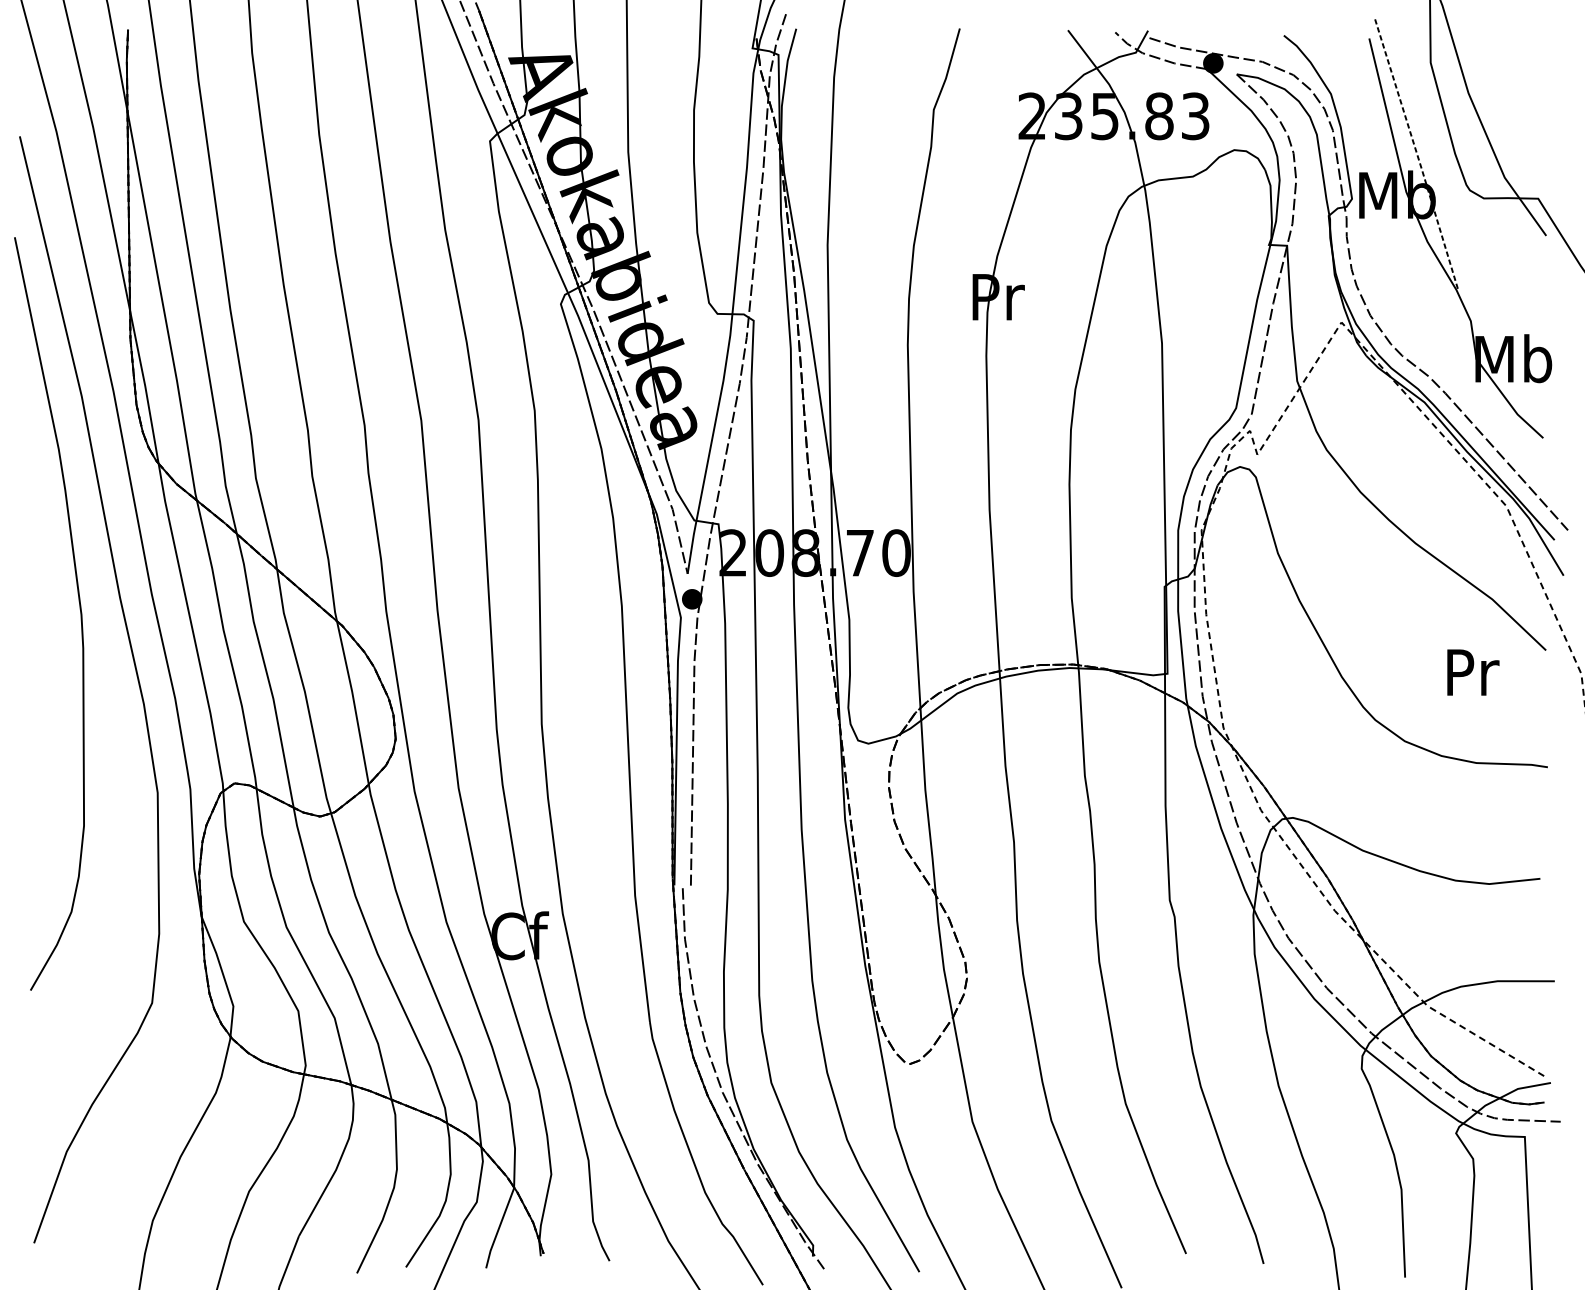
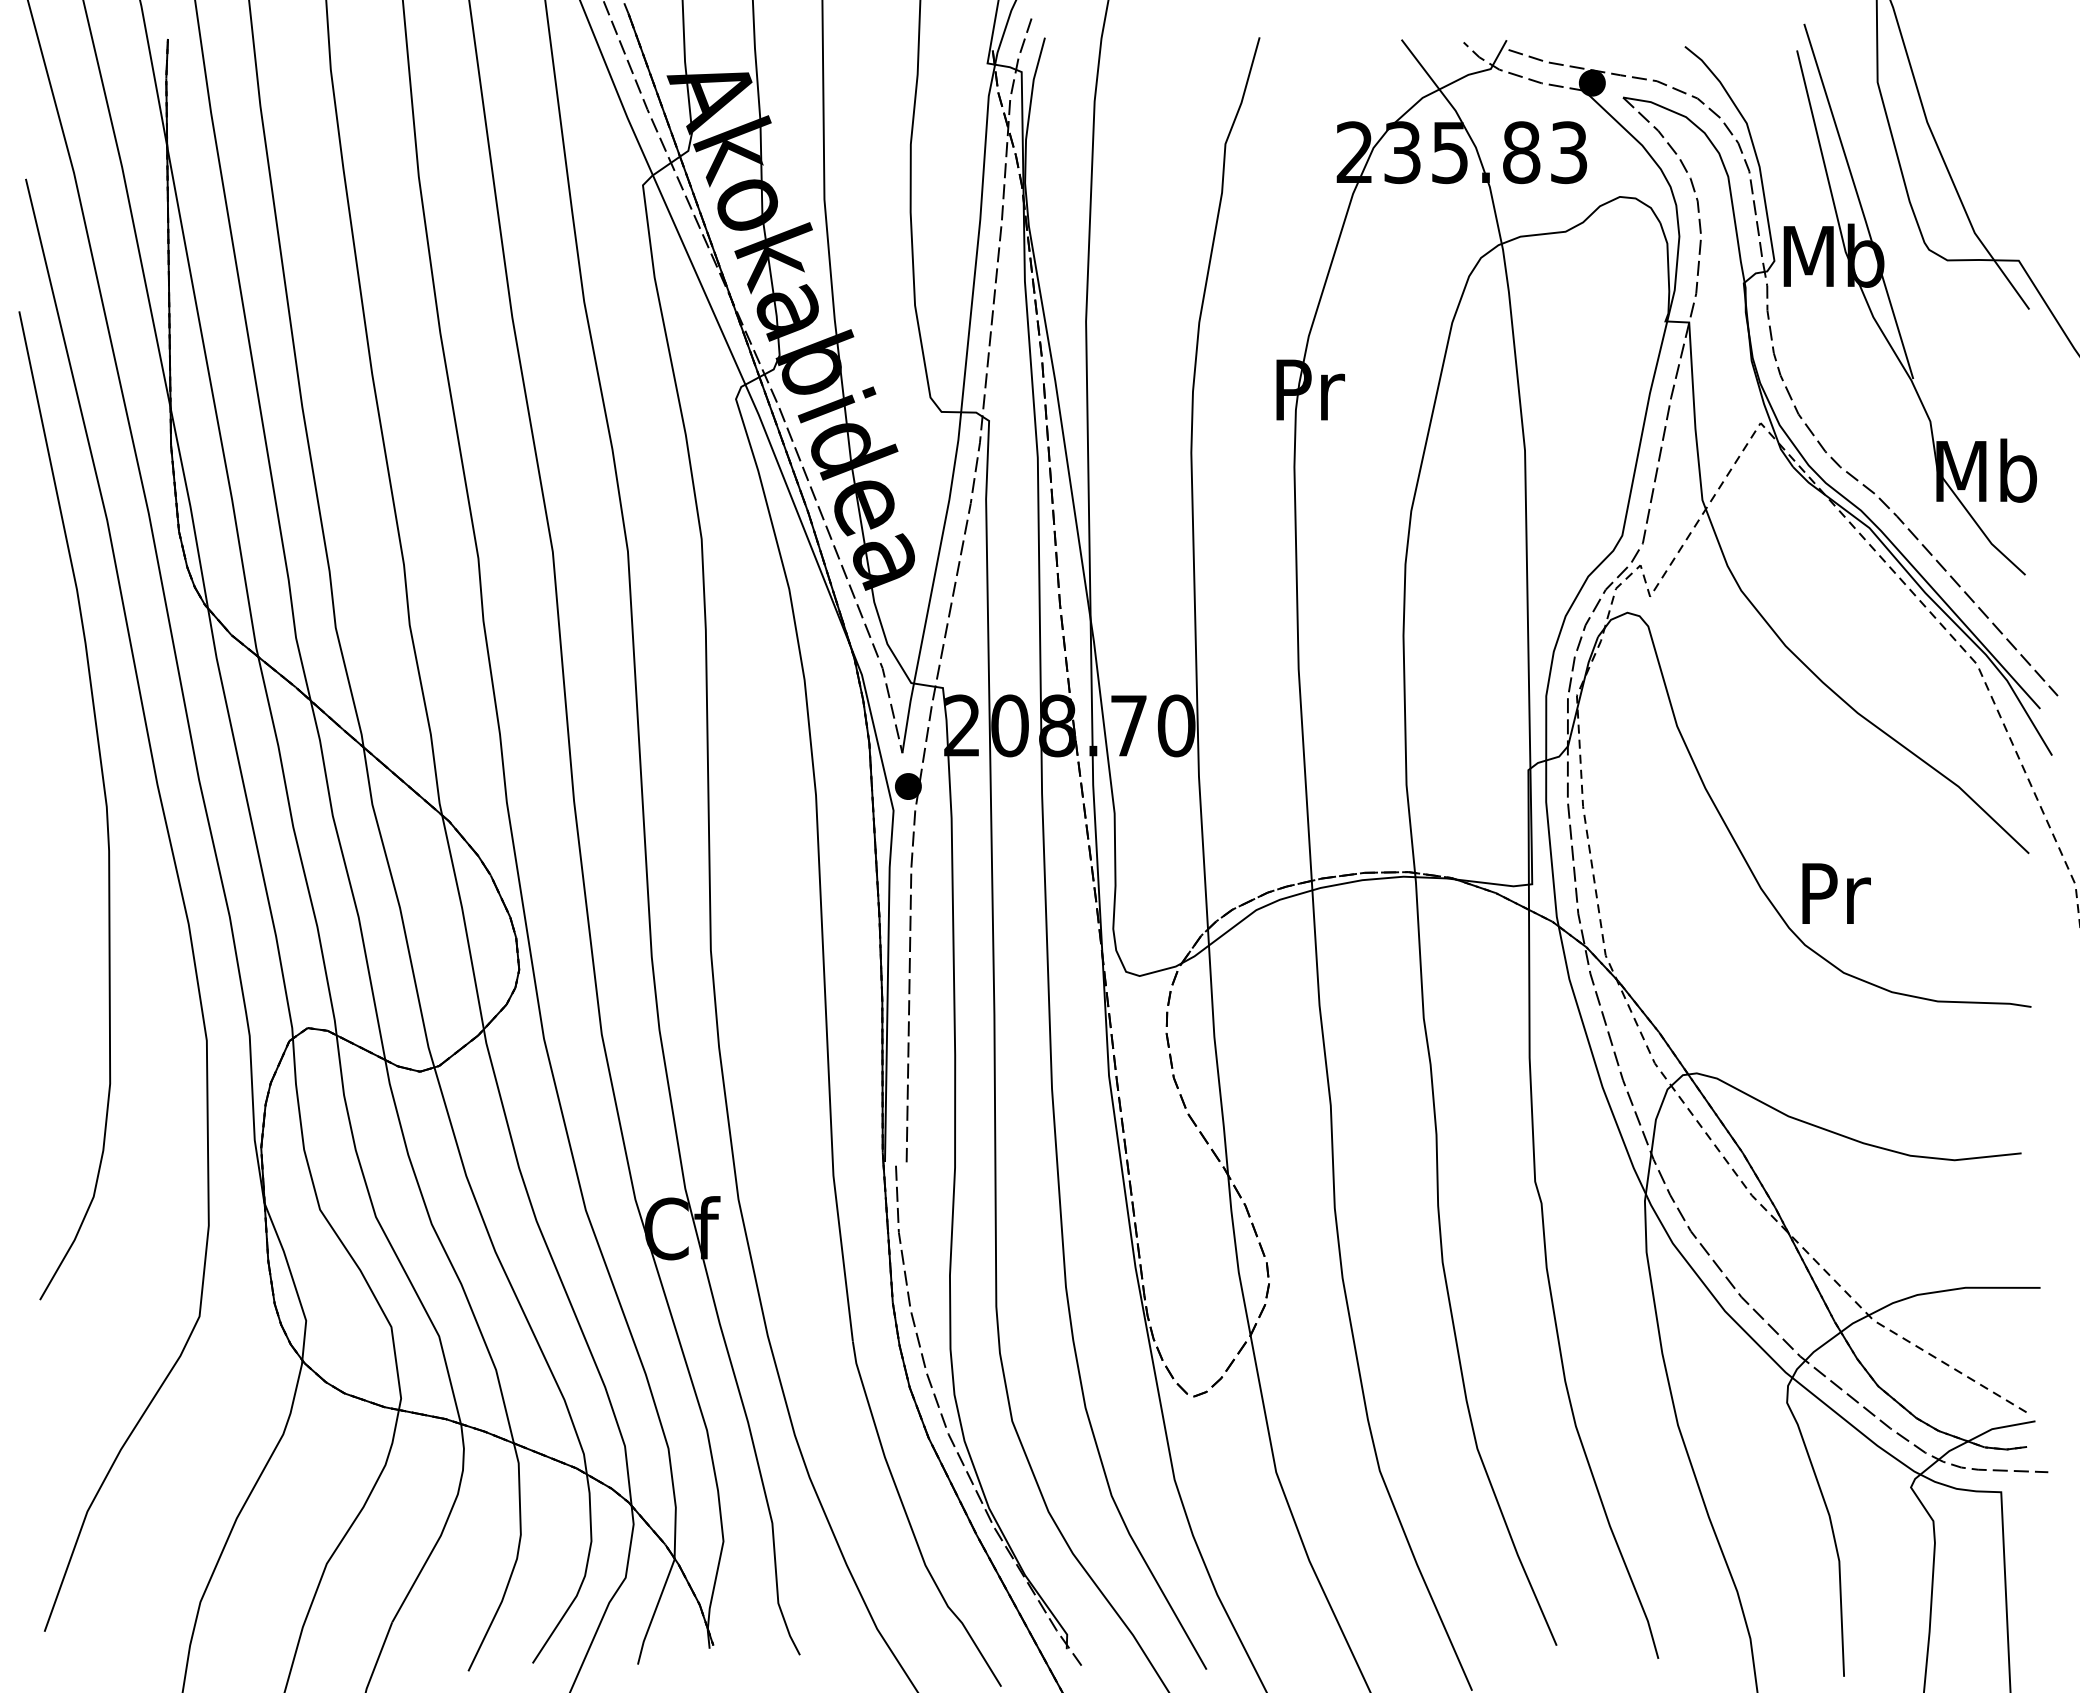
line: (1416, 153) -> (1859, 201), dashed -> solid
text: (1473, 672) -> (1836, 893), moved

